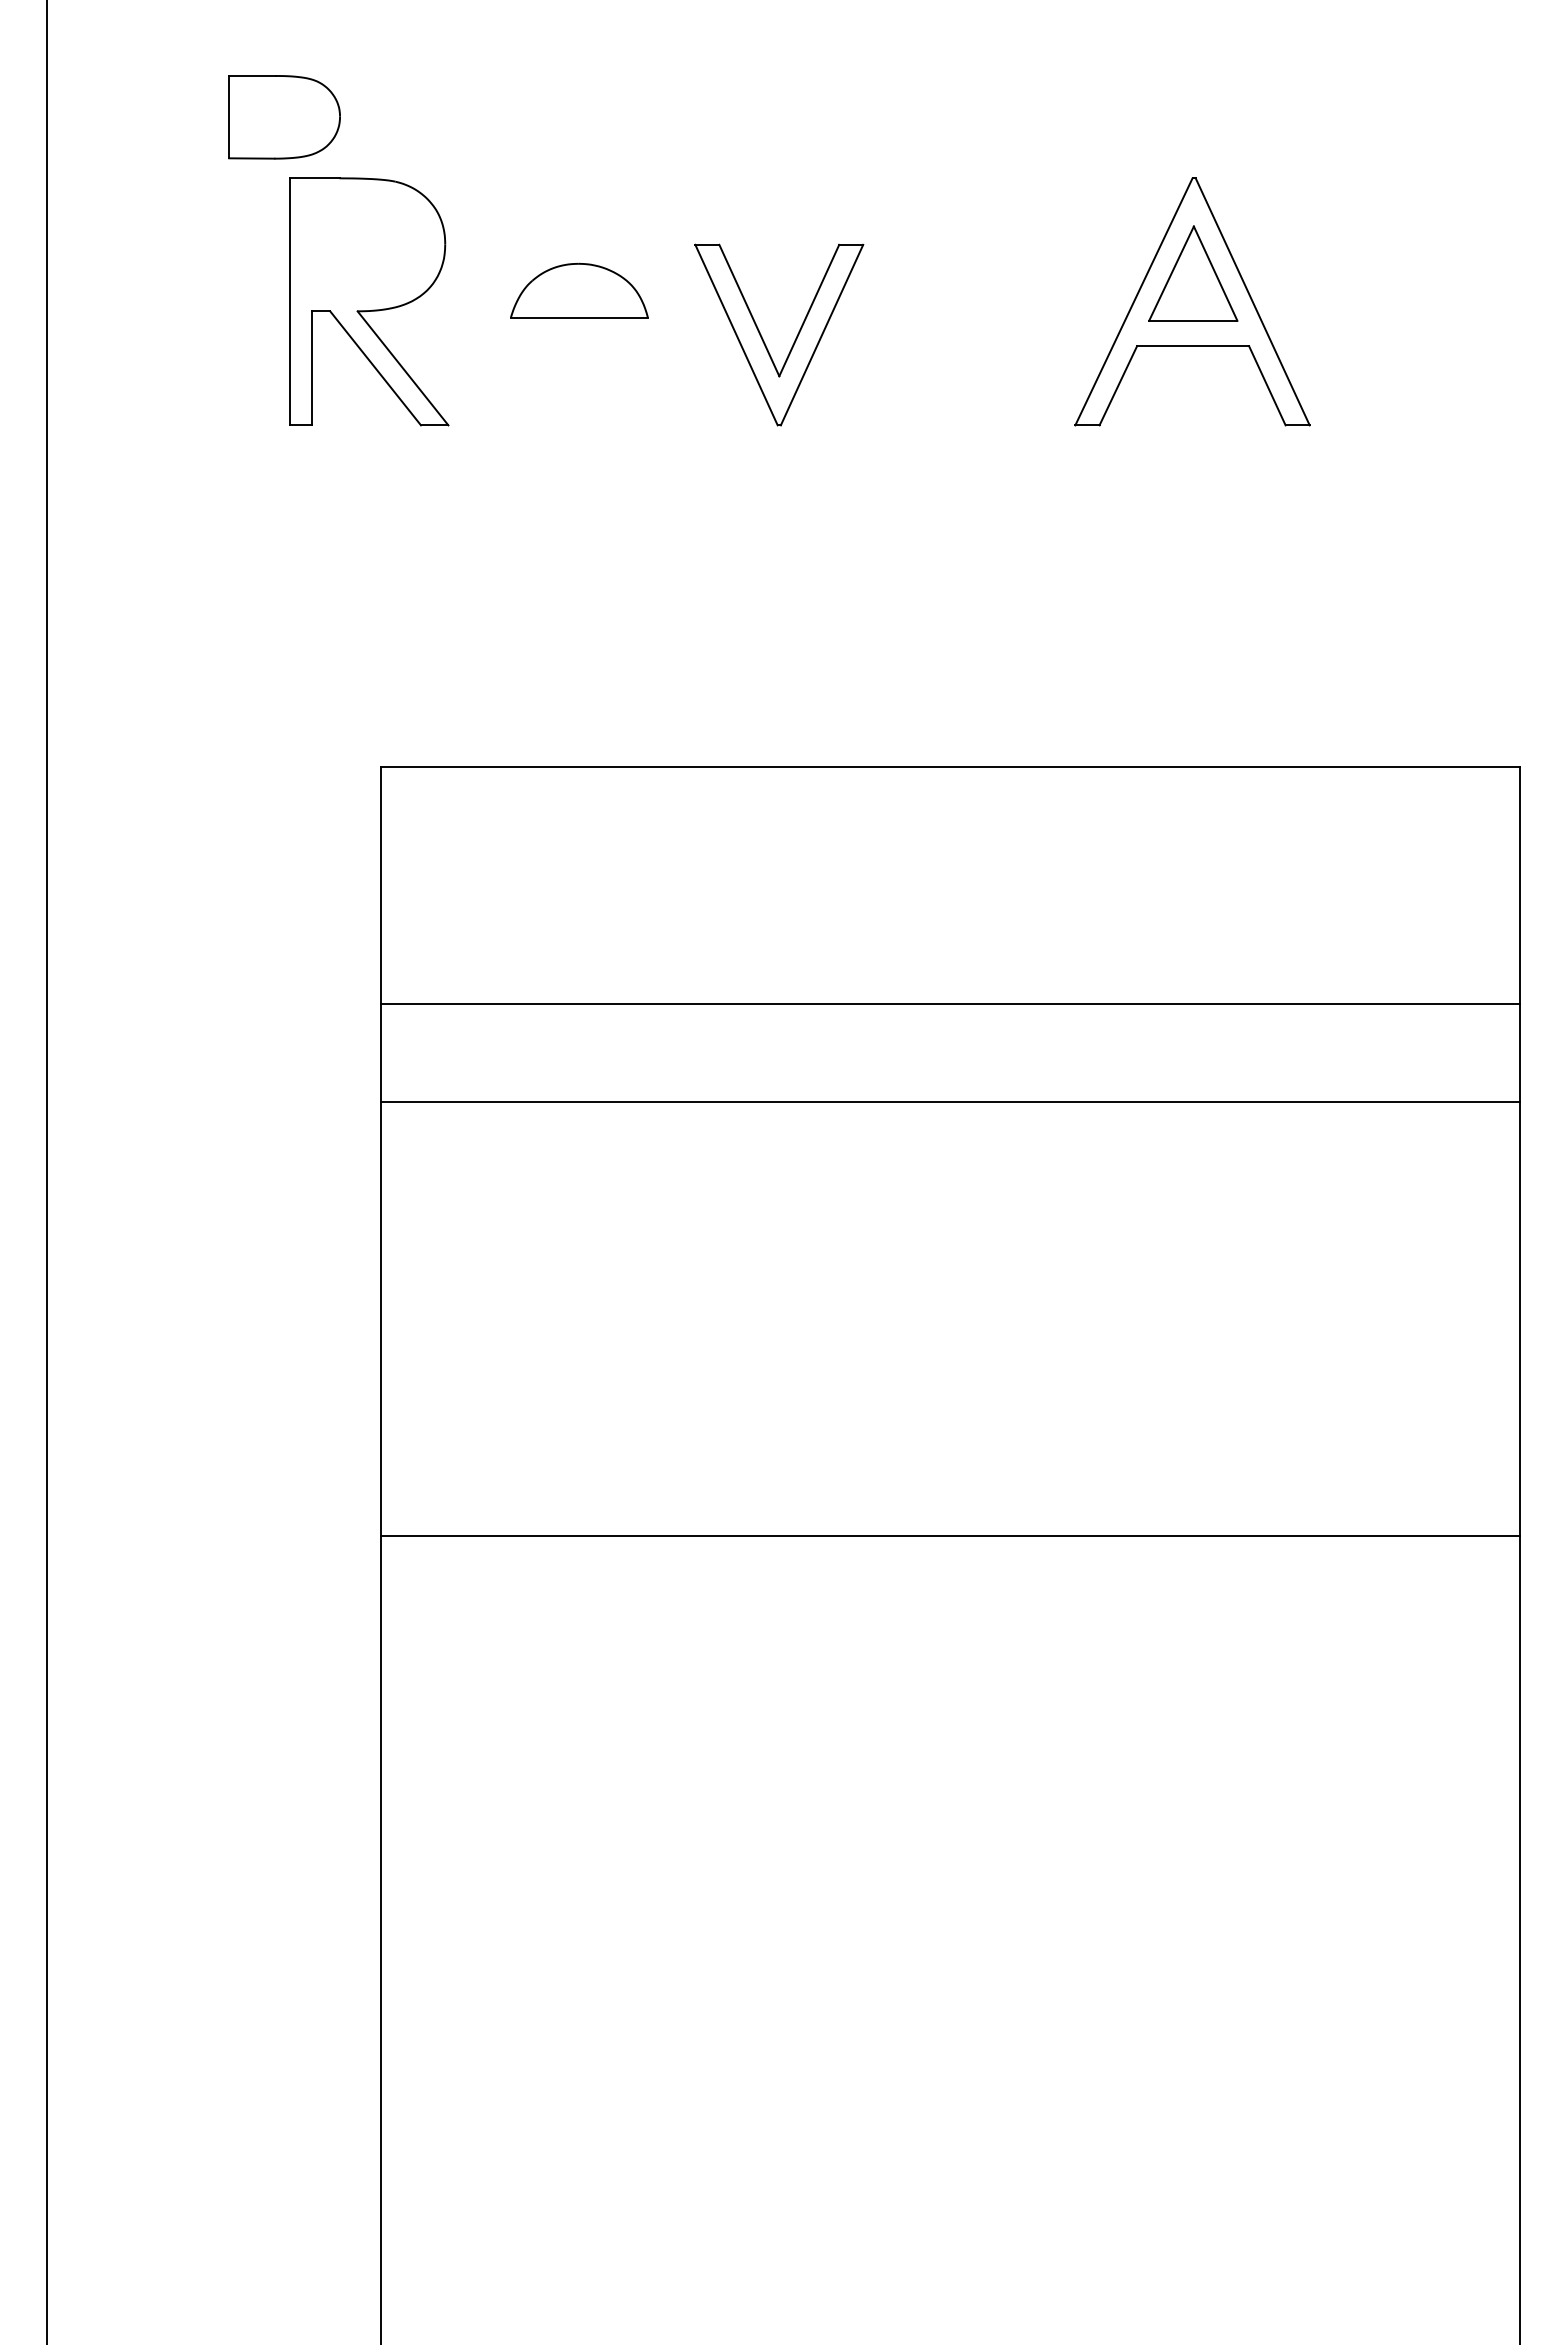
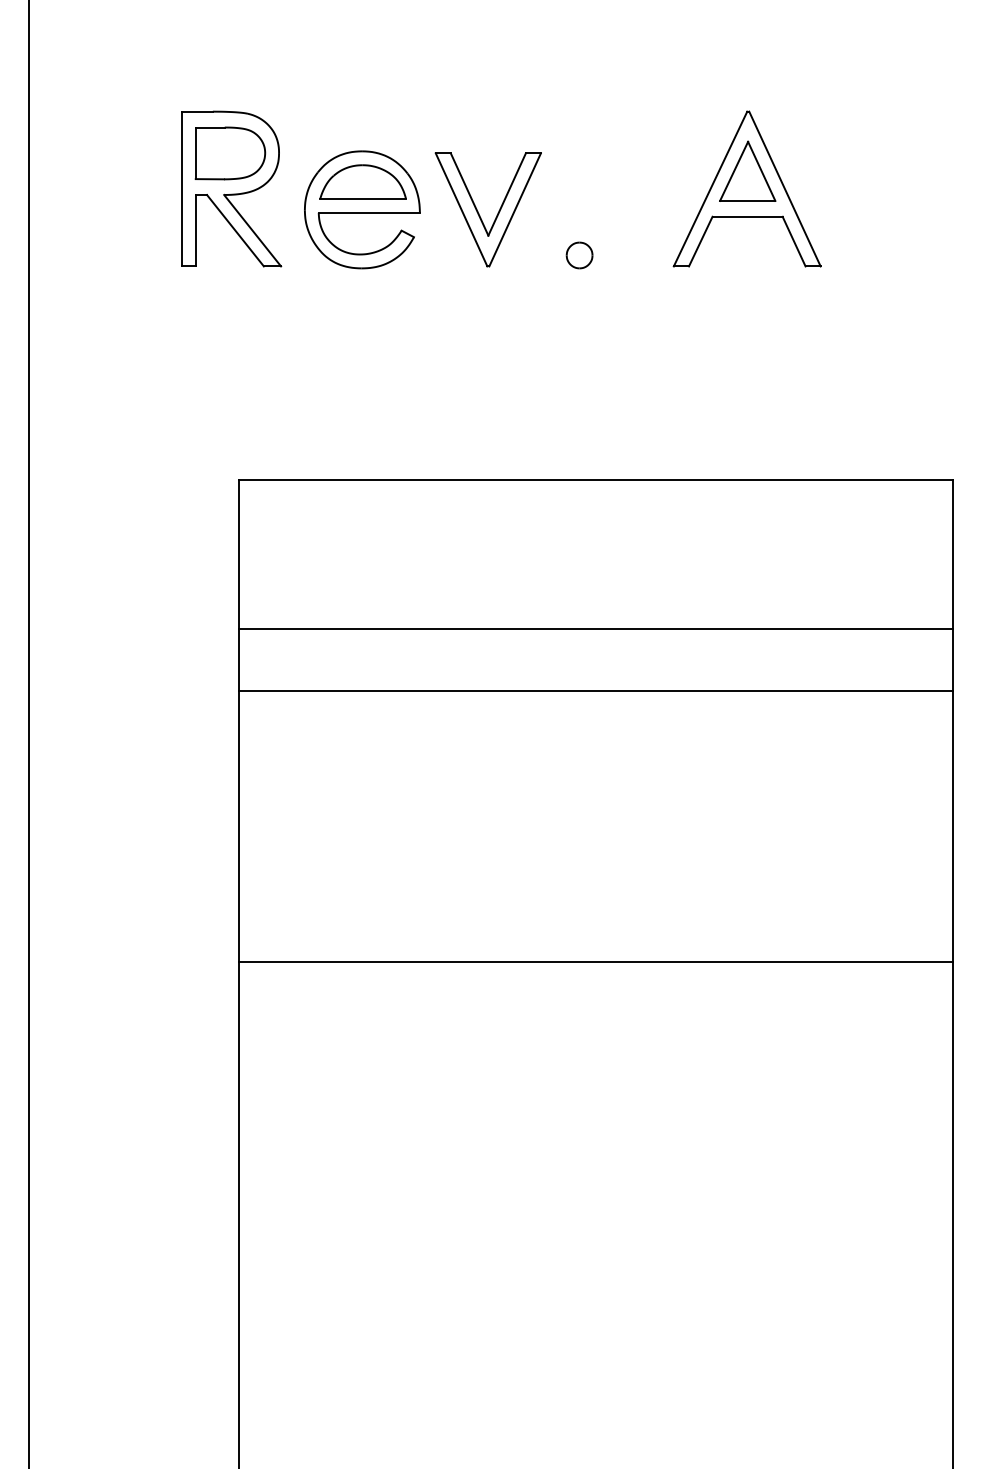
part: (284, 117) -> (230, 153), moved
part: (578, 334) -> (362, 209), added
part: (924, 407) -> (579, 255), added

